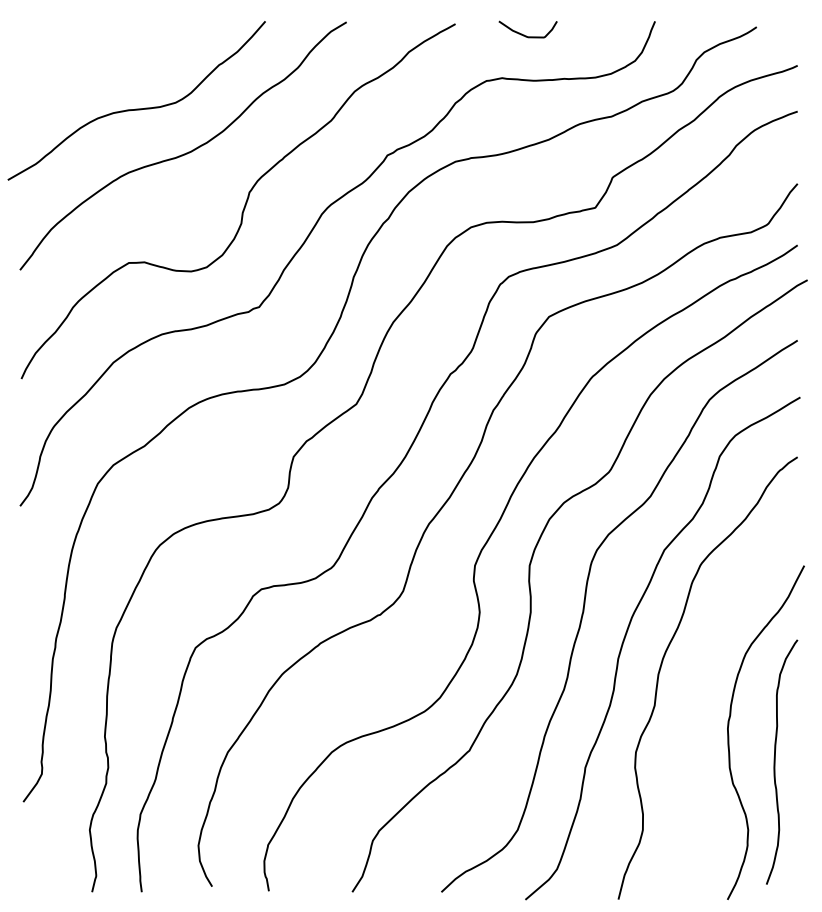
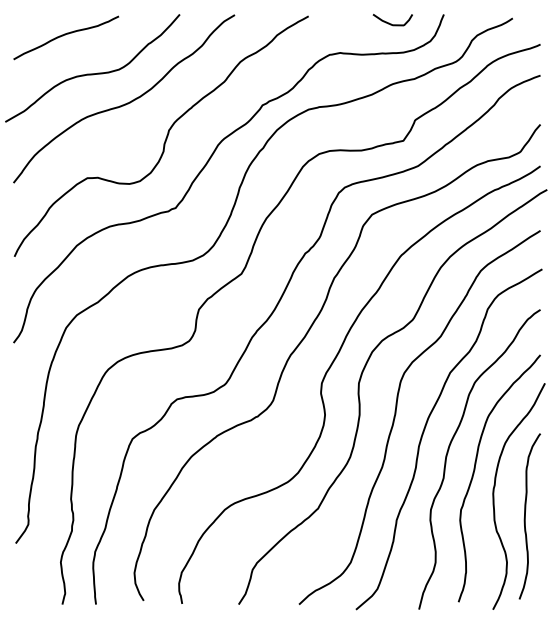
curve: (526, 34) -> (391, 23), moved
curve: (96, 52) -> (65, 35), added
curve: (700, 700) -> (474, 474), added

